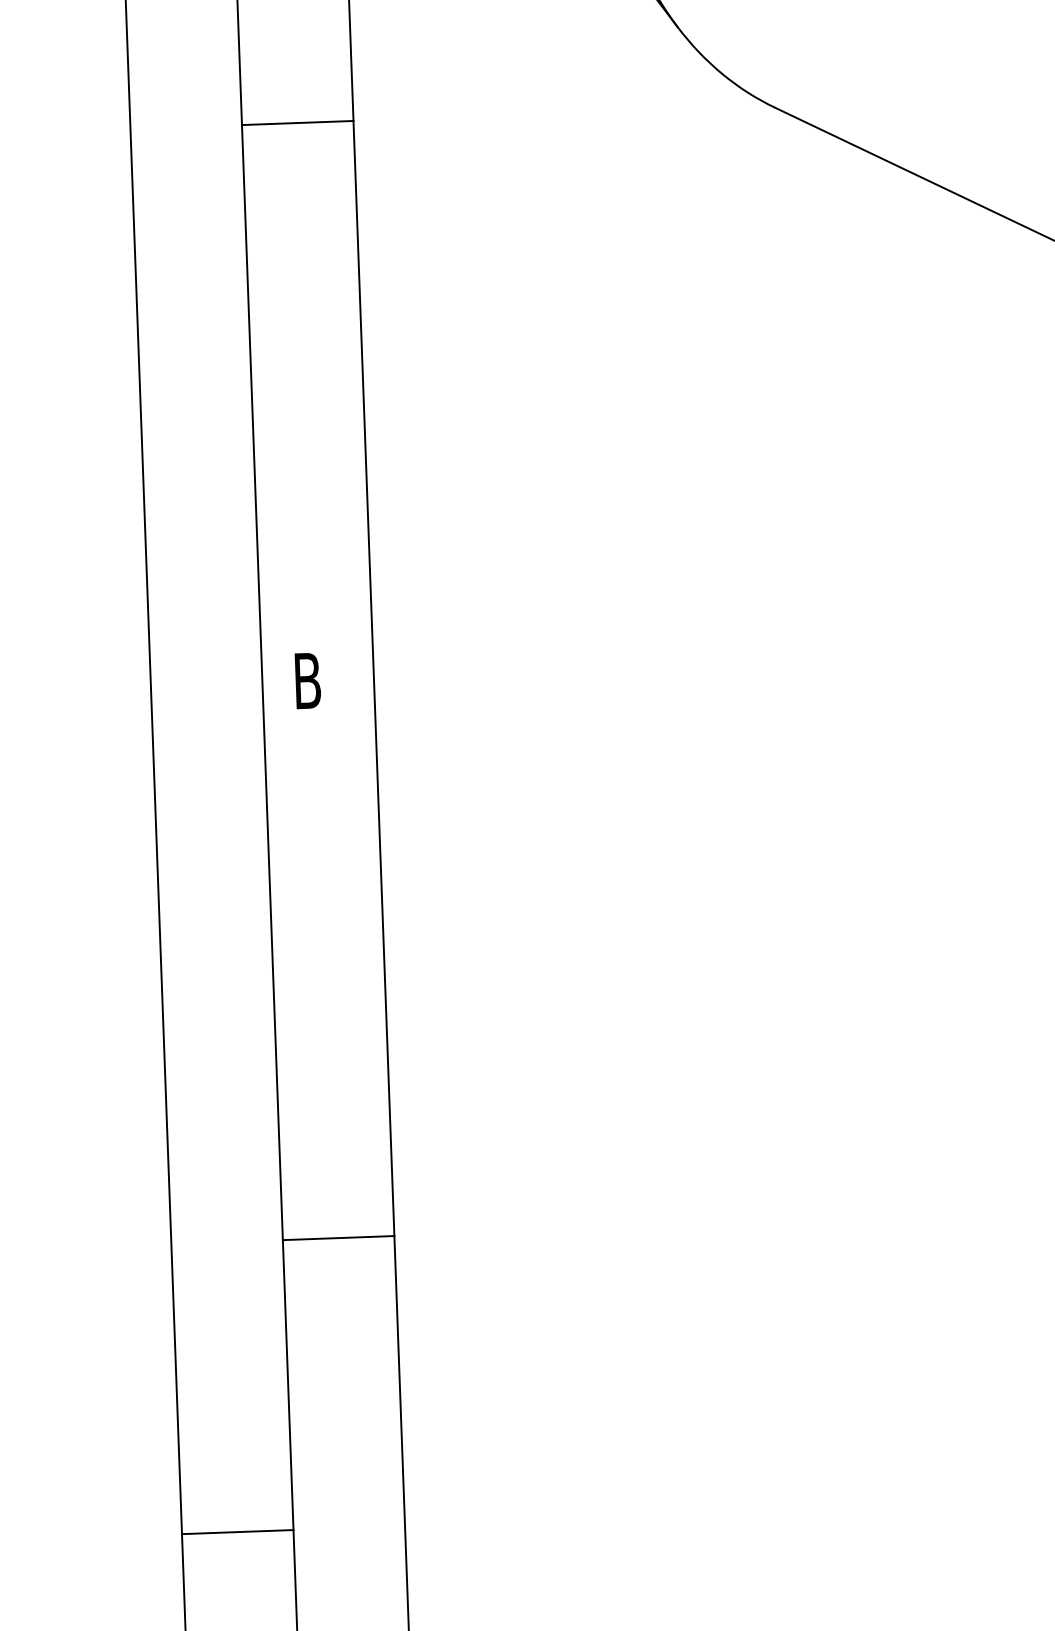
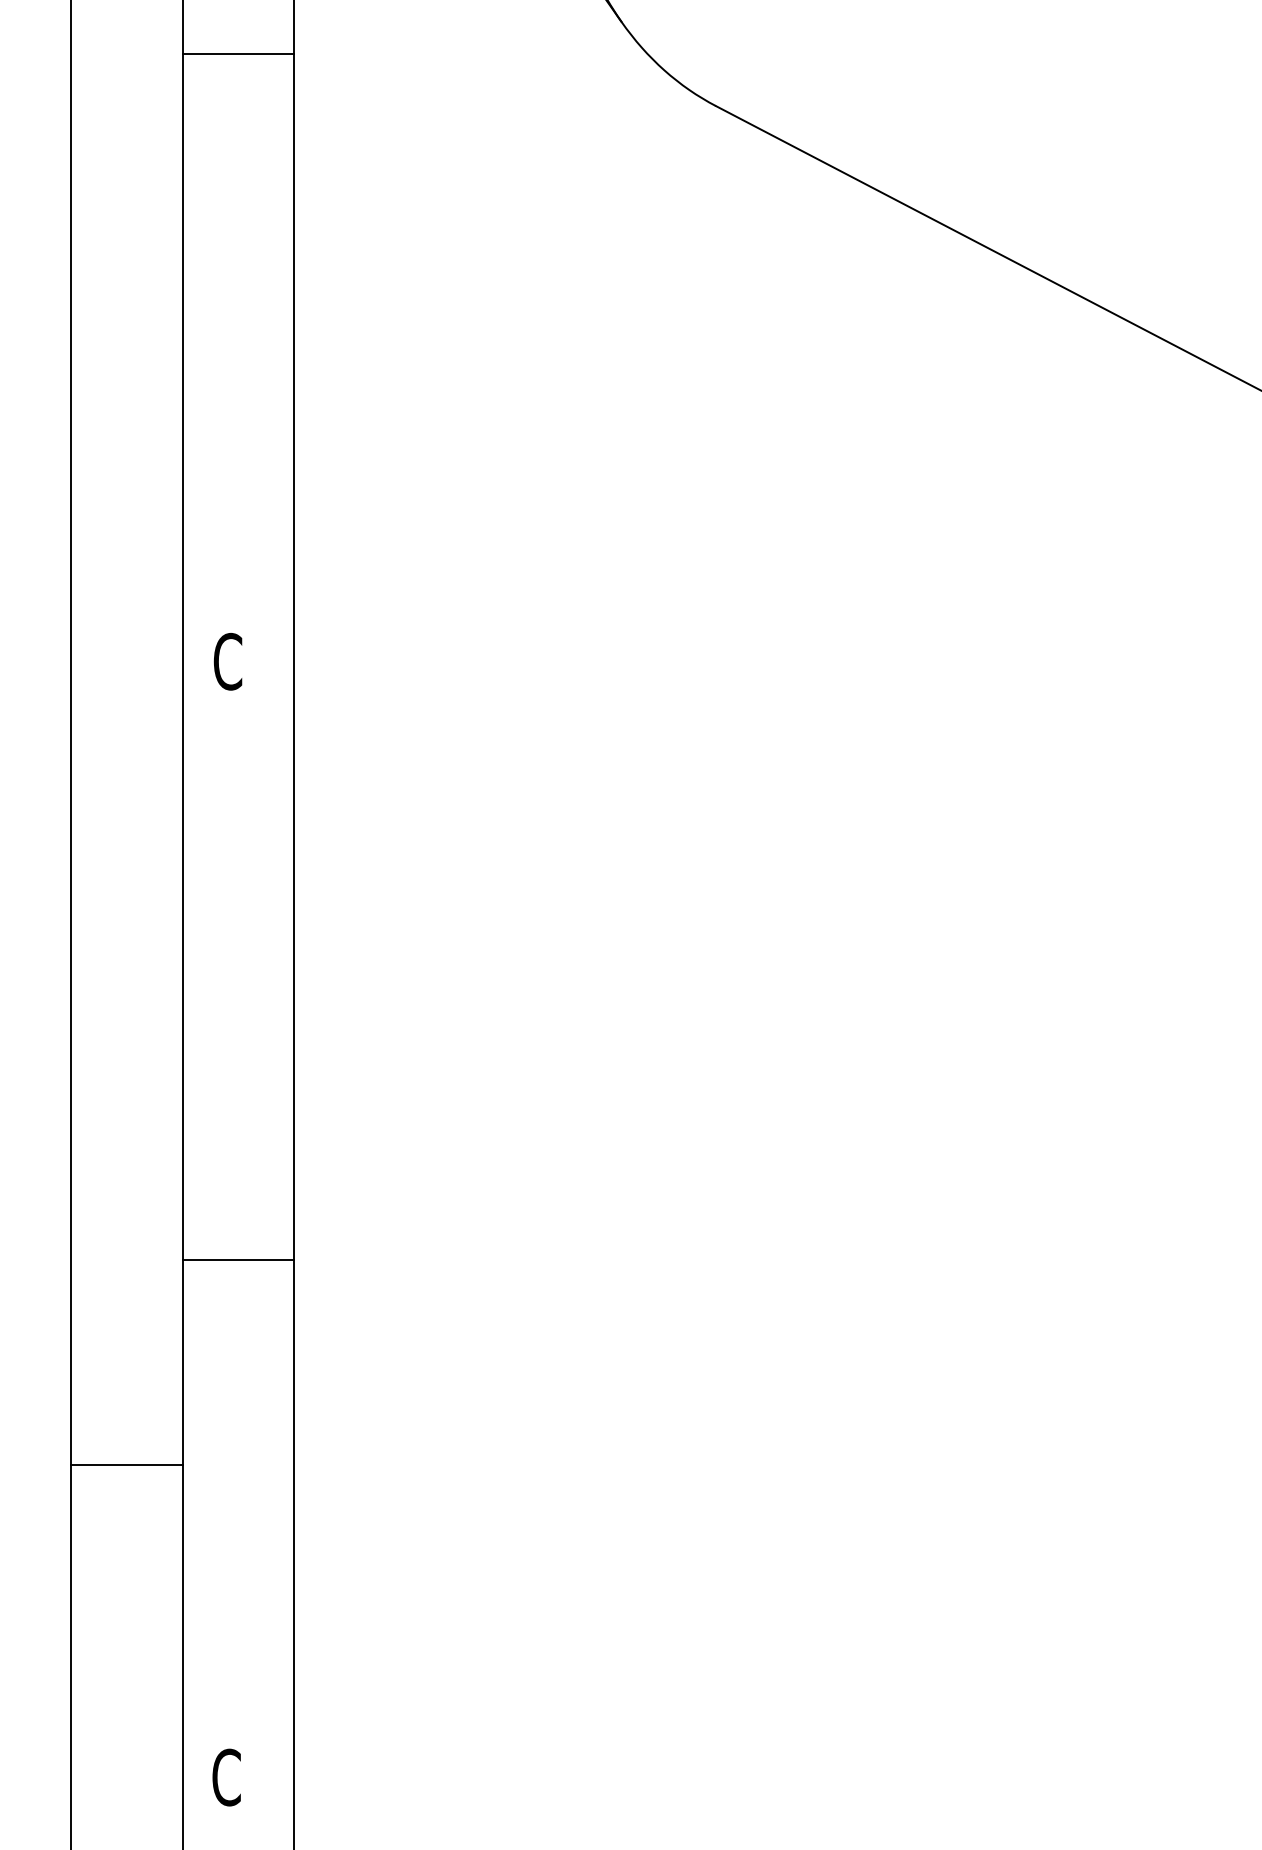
line: (297, 122) -> (238, 53), moved
text: (307, 680) -> (227, 661), B -> C
line: (338, 1237) -> (238, 1259), moved
line: (237, 1531) -> (126, 1464), moved

